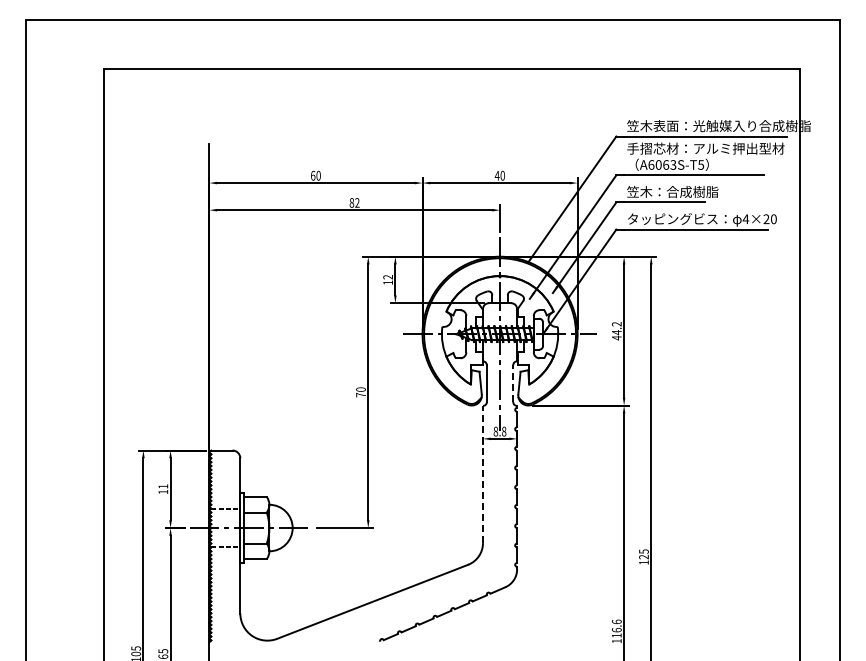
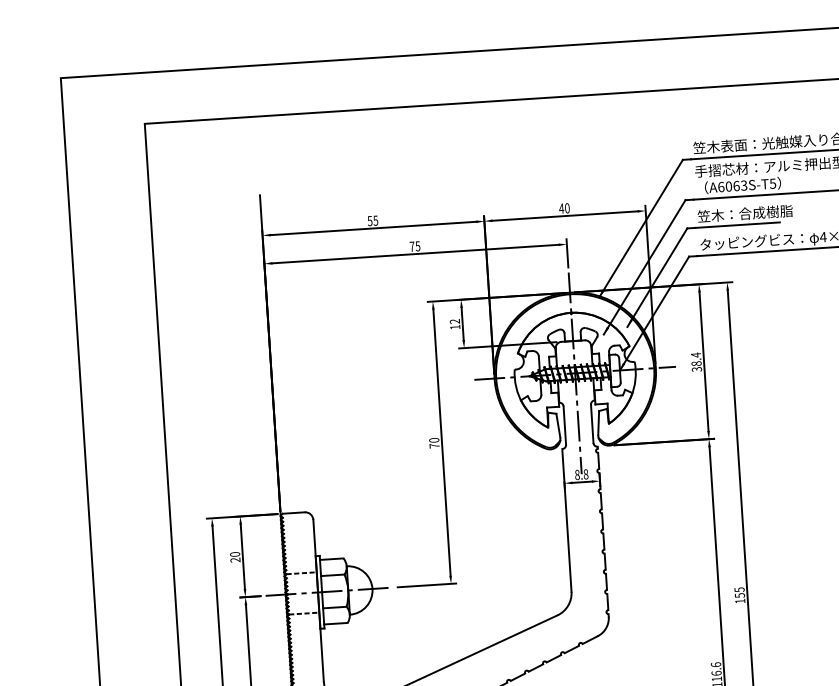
text: (315, 175) -> (372, 220), 60 -> 55
text: (354, 202) -> (414, 246), 82 -> 75
text: (616, 330) -> (696, 361), 44.2 -> 38.4
line: (513, 383) -> (592, 423), dashed -> solid
line: (483, 474) -> (567, 520), dashed -> solid
text: (163, 489) -> (235, 557), 11 -> 20
text: (643, 556) -> (739, 594), 125 -> 155

